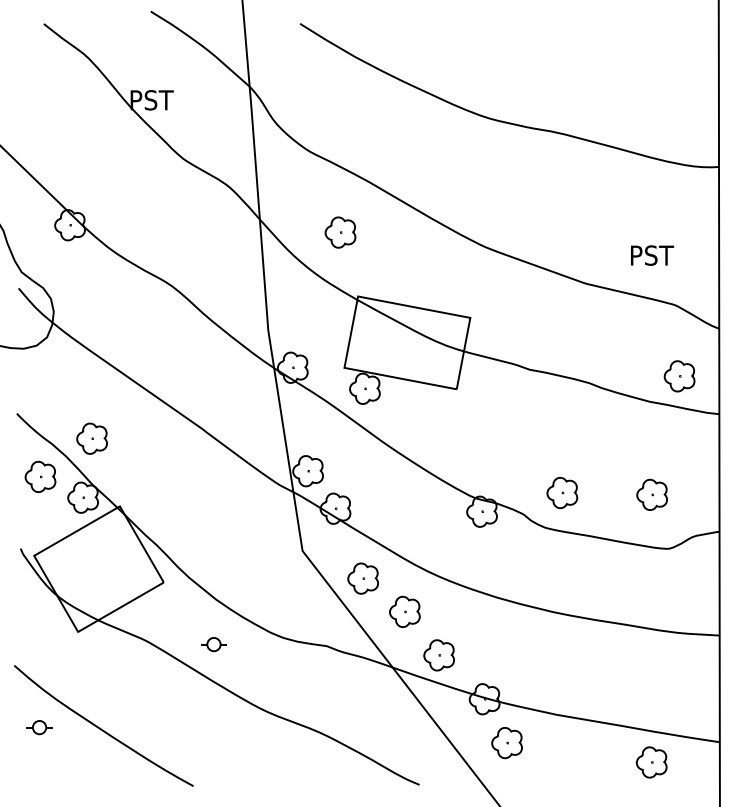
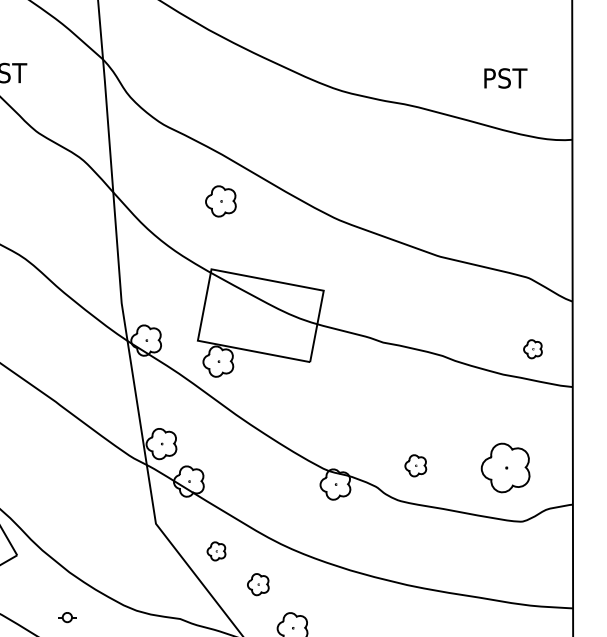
part: (340, 232) -> (220, 201), moved
text: (652, 255) -> (505, 78), moved
part: (679, 376) -> (532, 349), size x0.6
part: (562, 492) -> (415, 465), size x0.7
part: (651, 494) -> (504, 467), size x1.6
part: (362, 578) -> (215, 551), size x0.6
part: (404, 611) -> (257, 584), size x0.7
part: (213, 644) -> (66, 617), size x0.7

